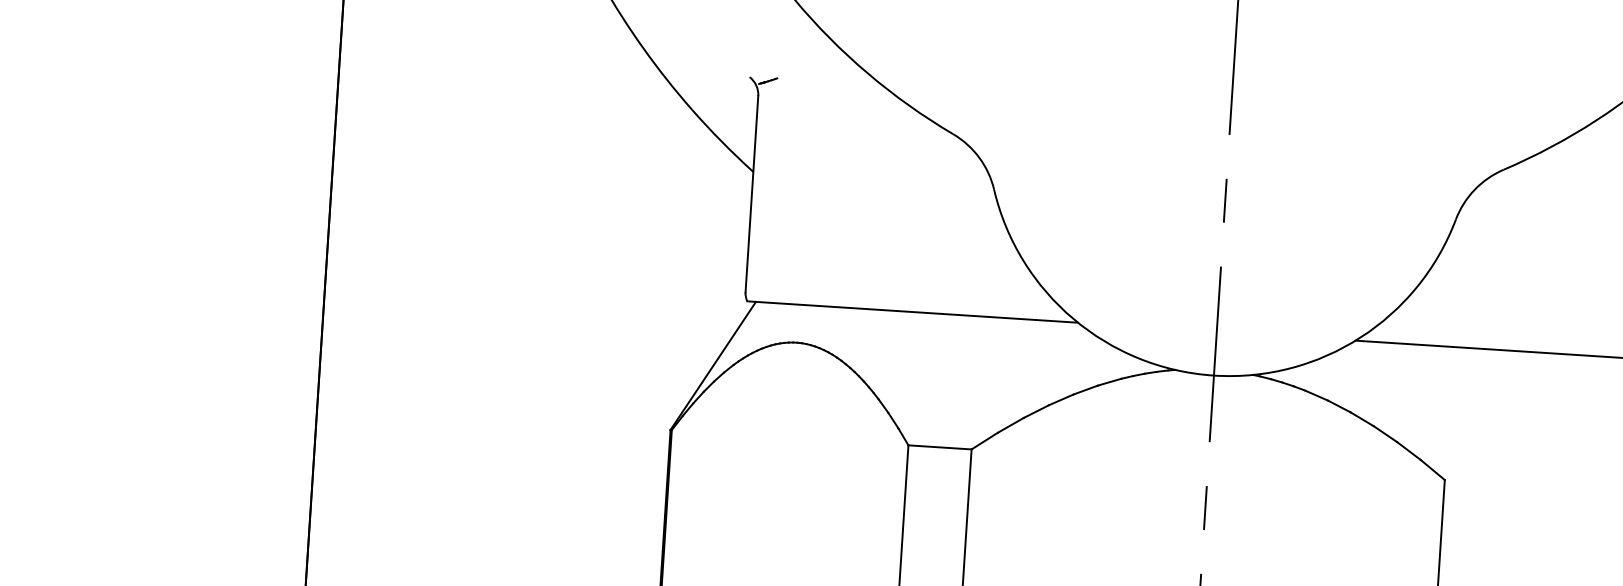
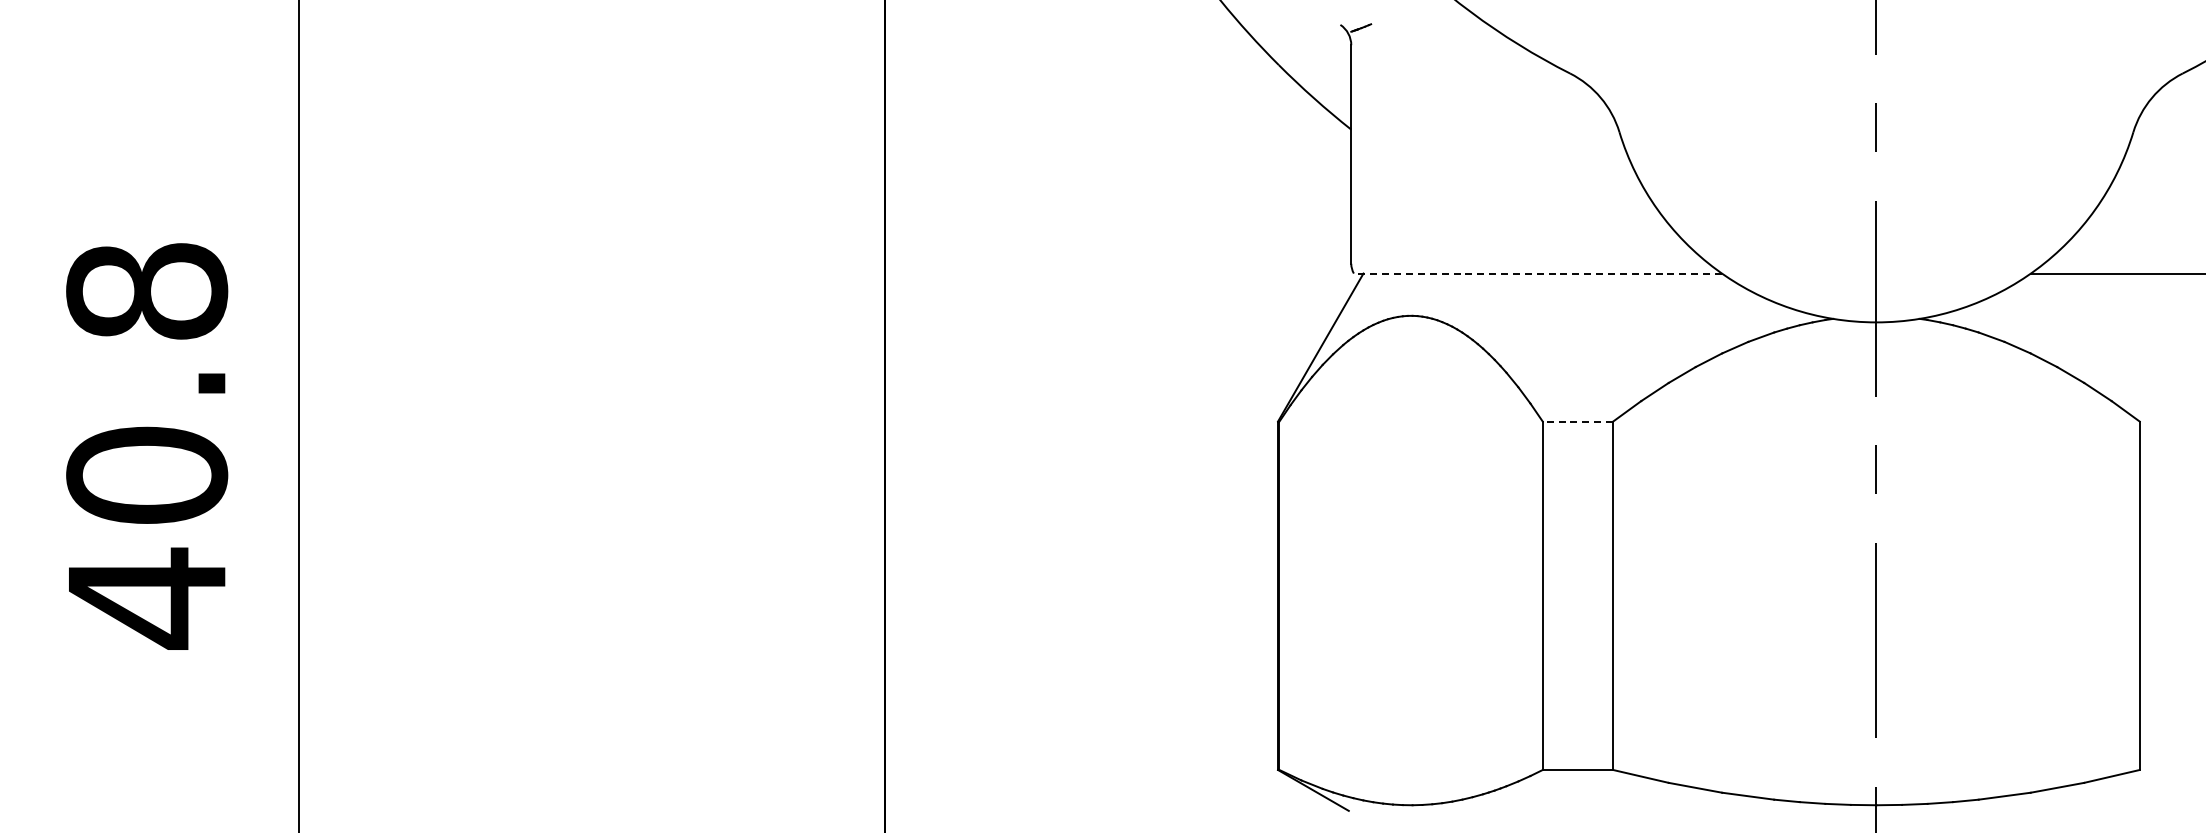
line: (912, 311) -> (1537, 273), solid -> dashed
line: (939, 447) -> (1577, 421), solid -> dashed

